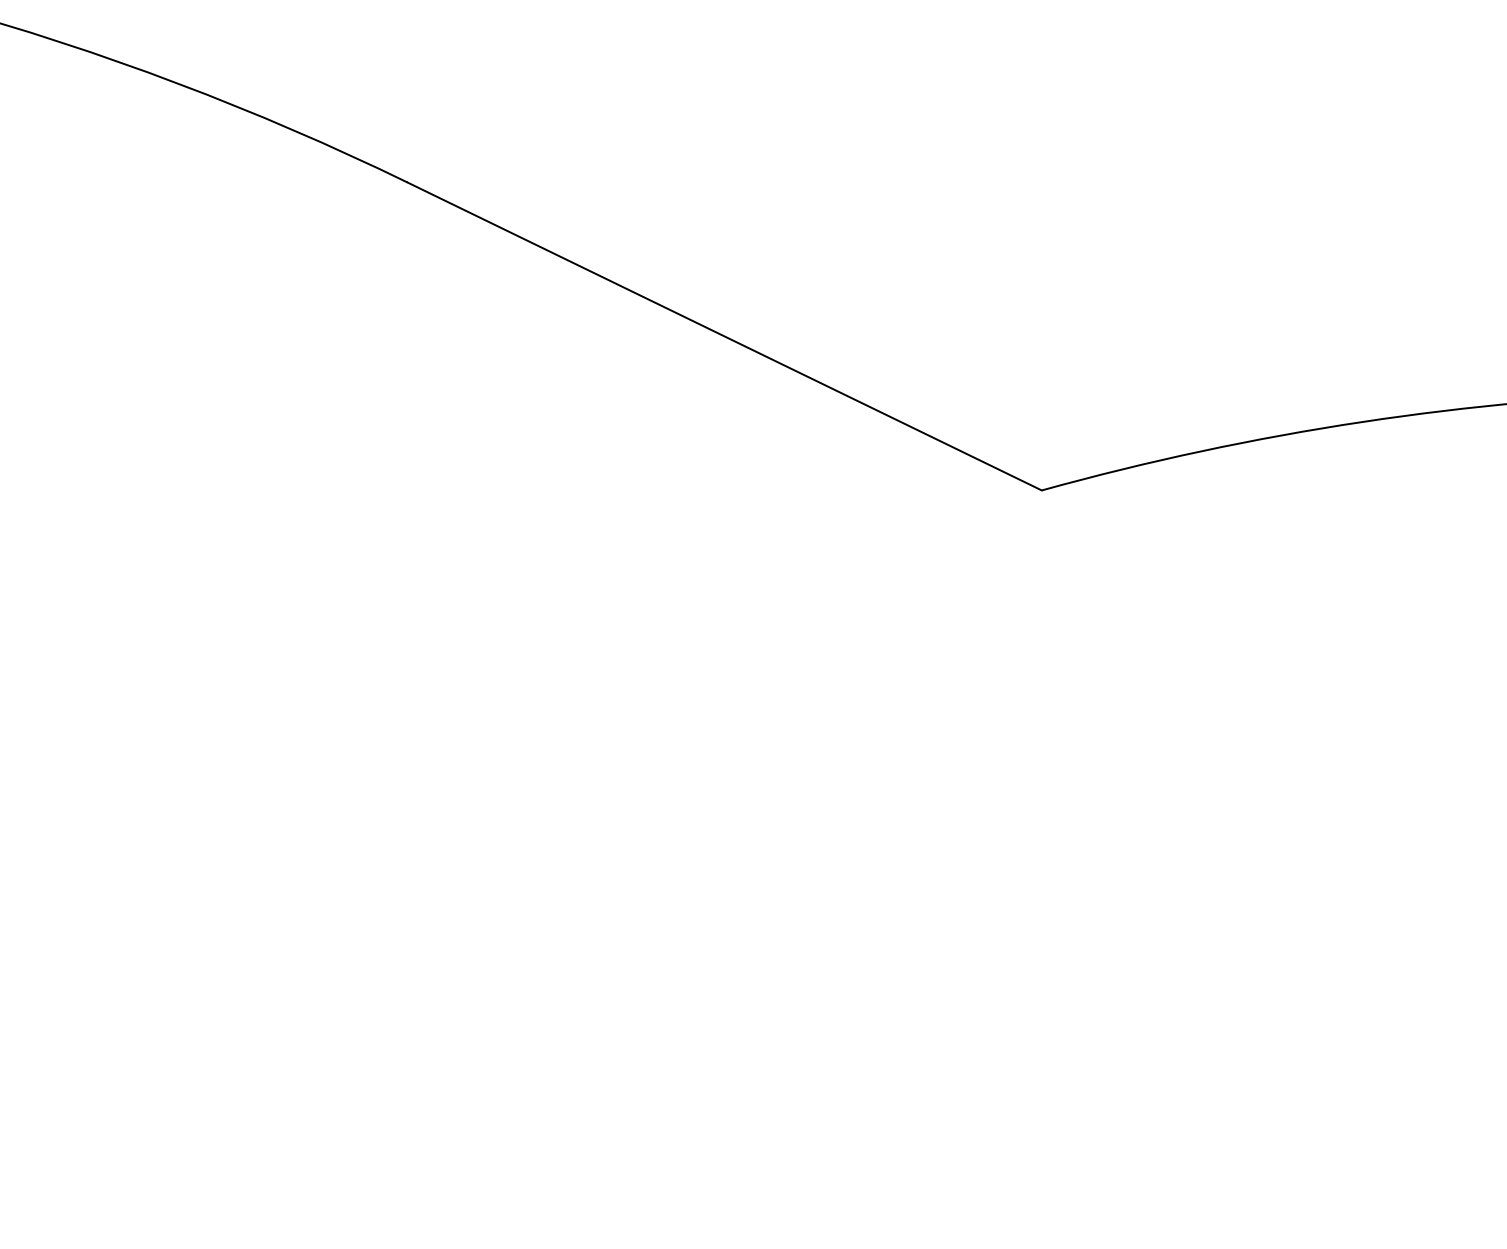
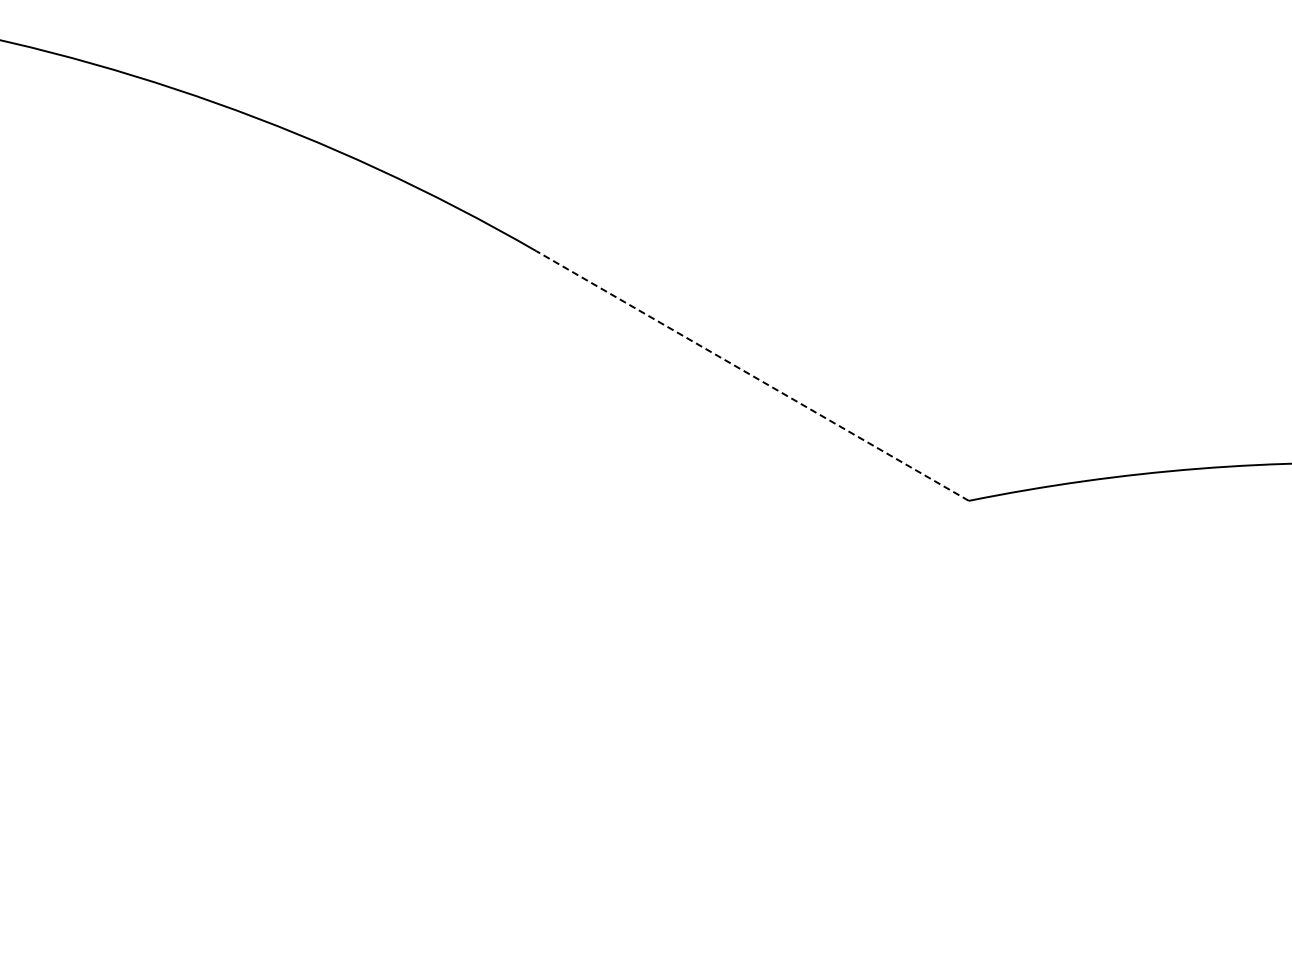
line: (724, 335) -> (752, 375), solid -> dashed

